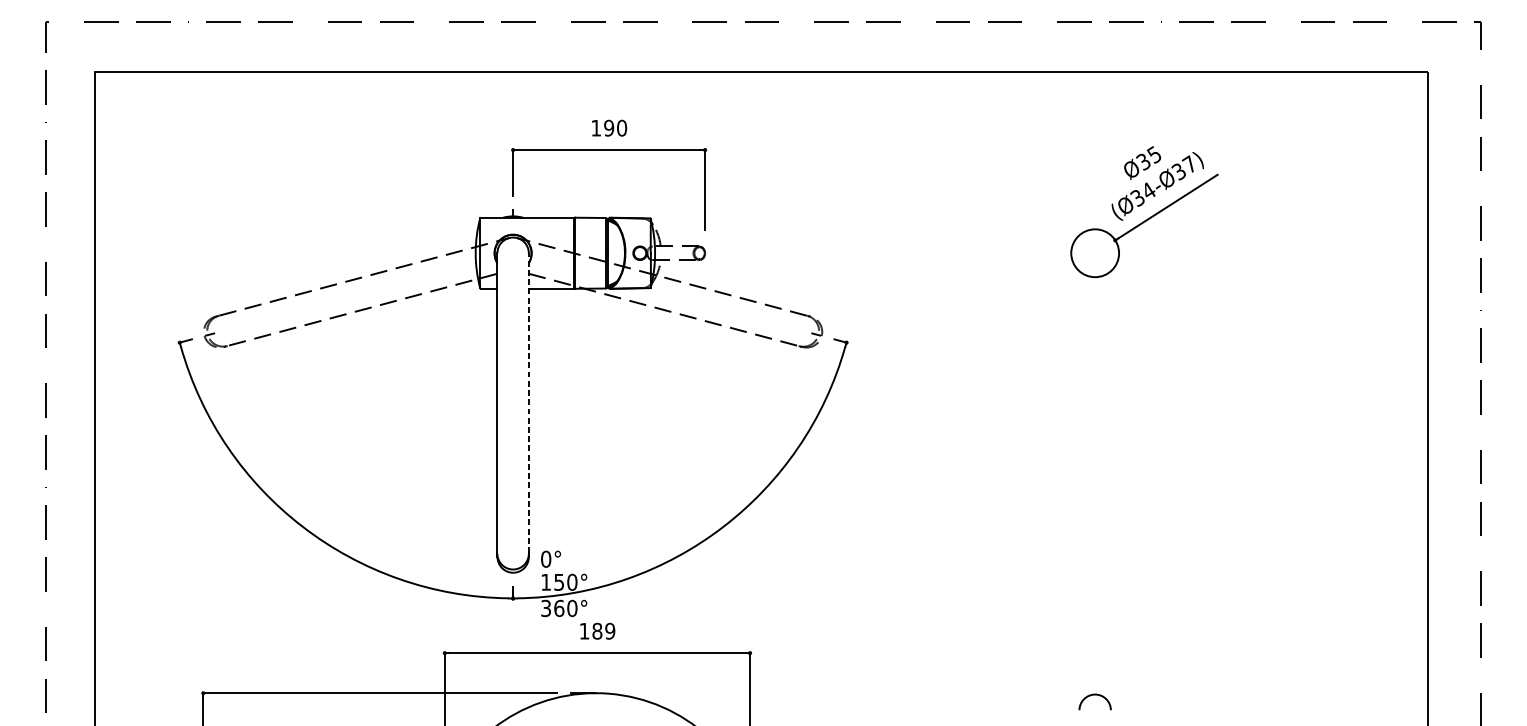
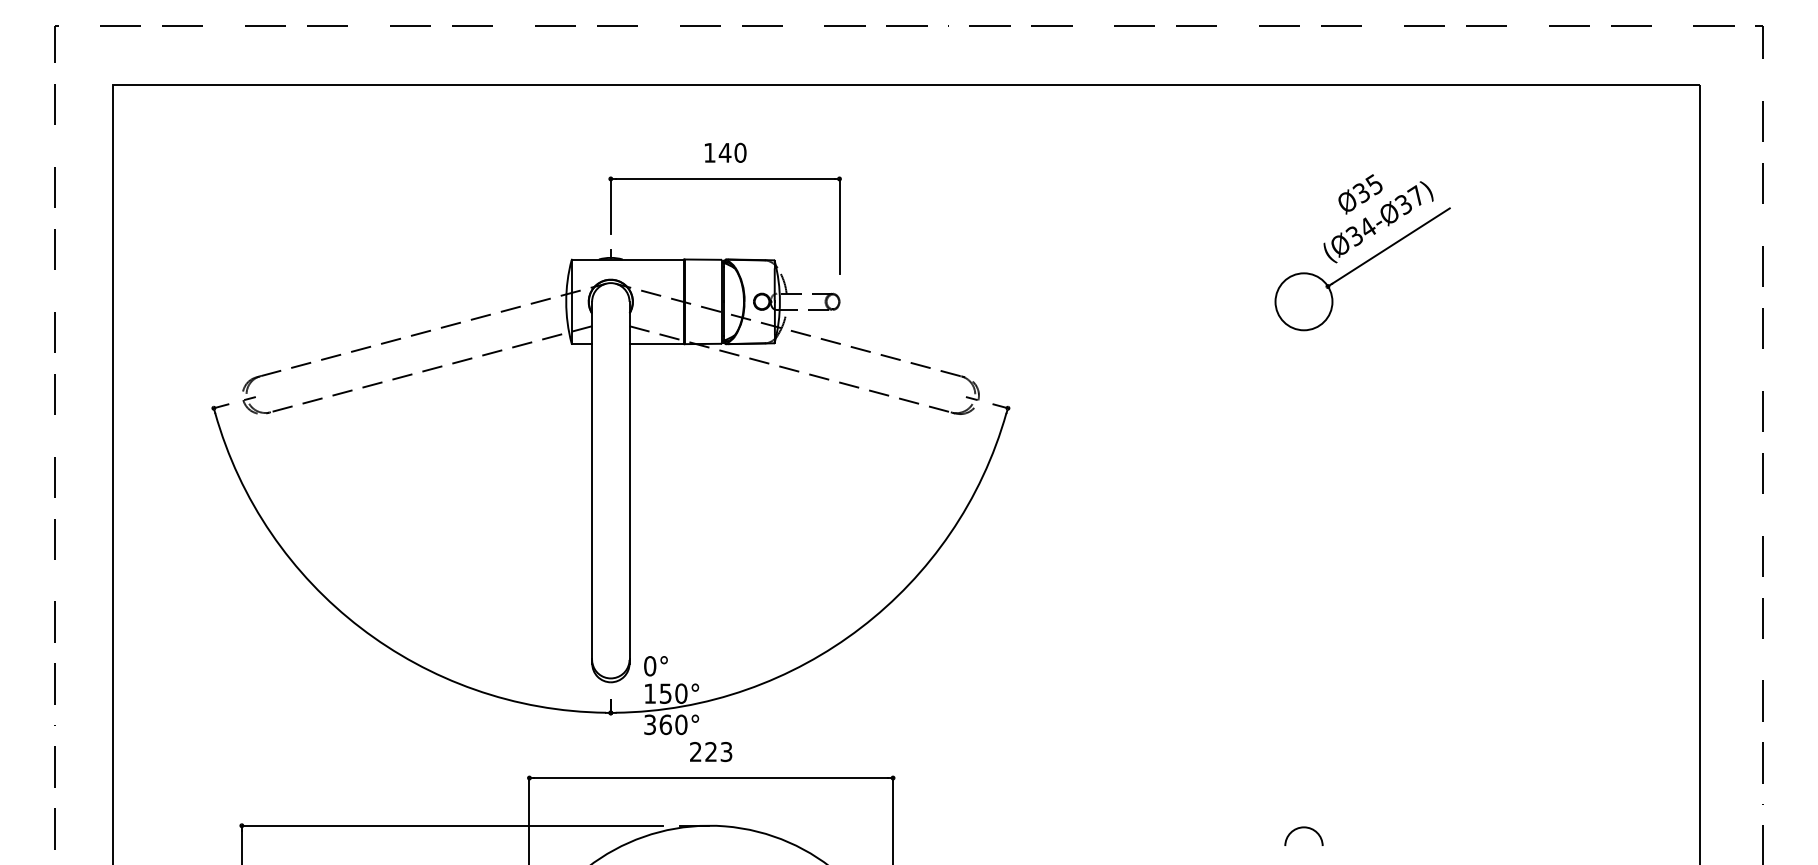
text: (608, 127) -> (724, 152), 190 -> 140
line: (528, 402) -> (629, 479), dashed -> solid
text: (597, 631) -> (711, 752), 189 -> 223

